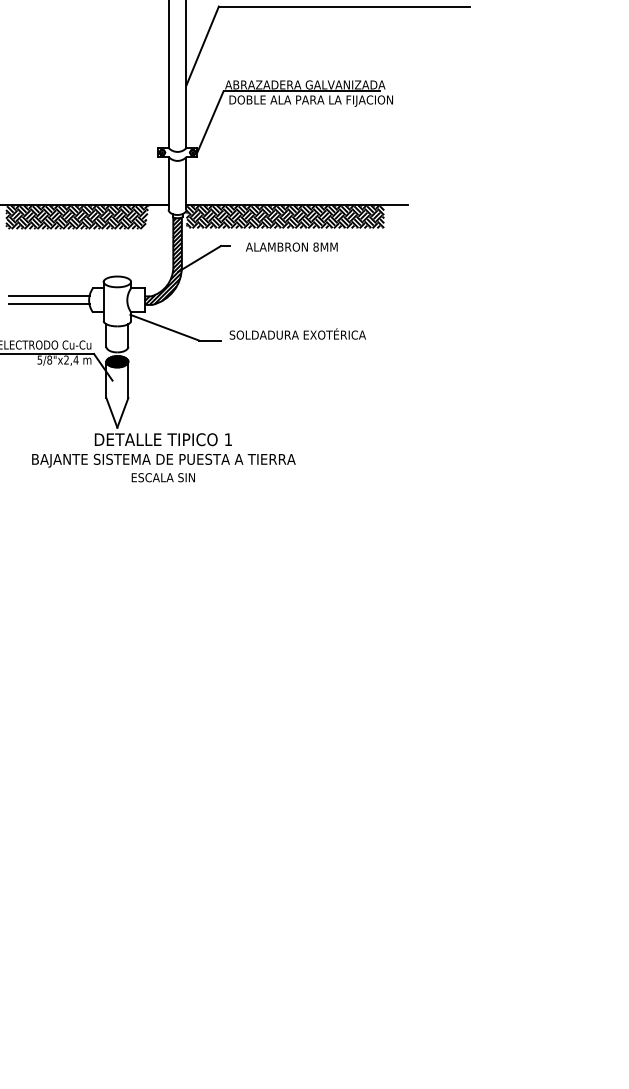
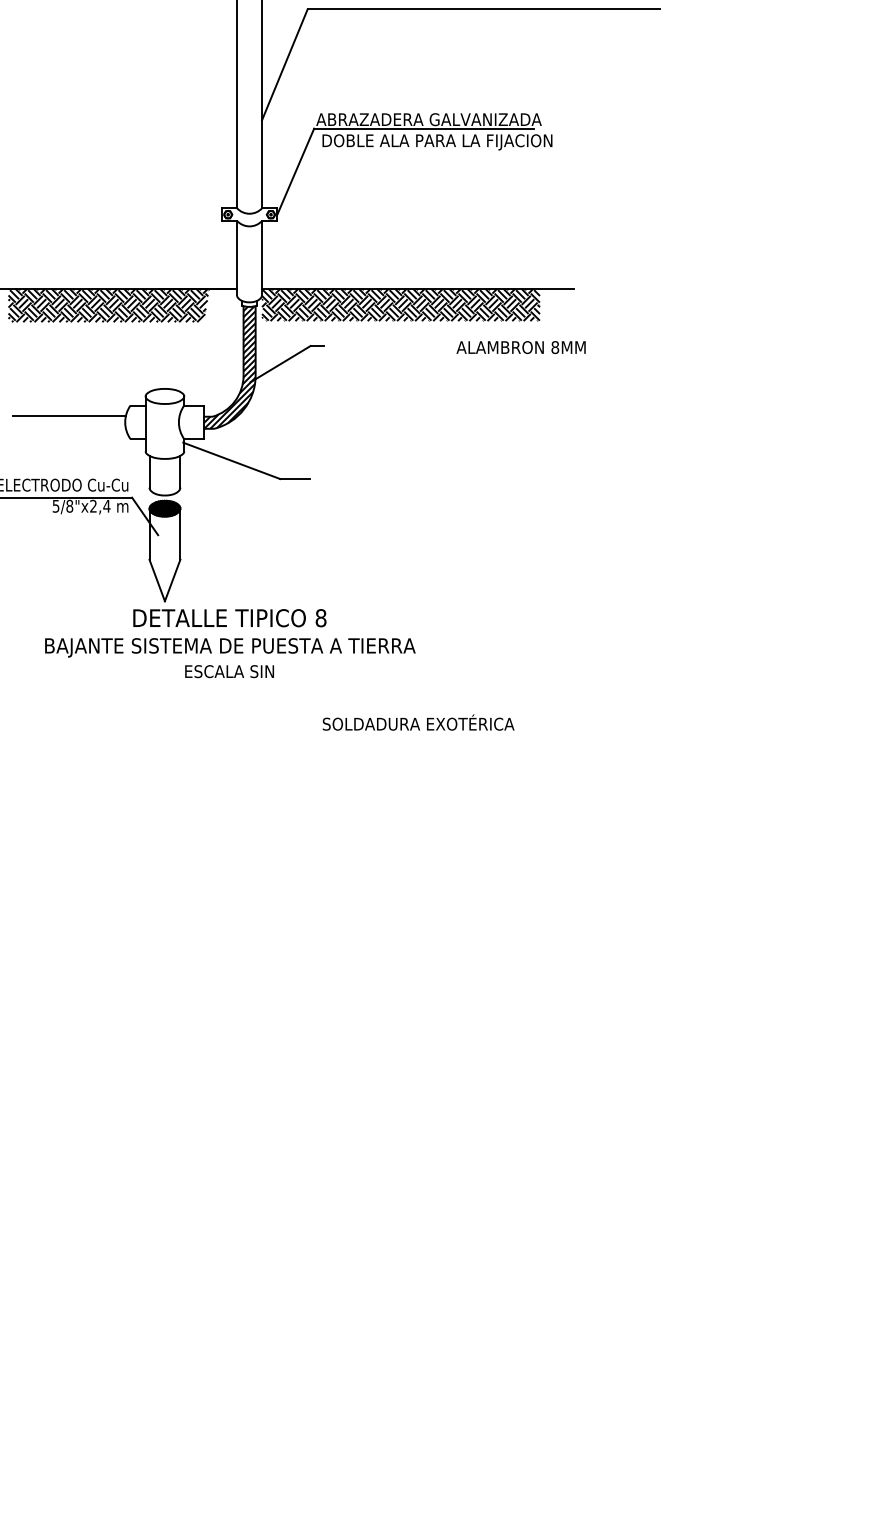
text: (291, 246) -> (520, 346), moved
line: (49, 304) -> (69, 428), removed
text: (297, 333) -> (418, 721), moved
text: (228, 439) -> (321, 617), 1 -> 8

